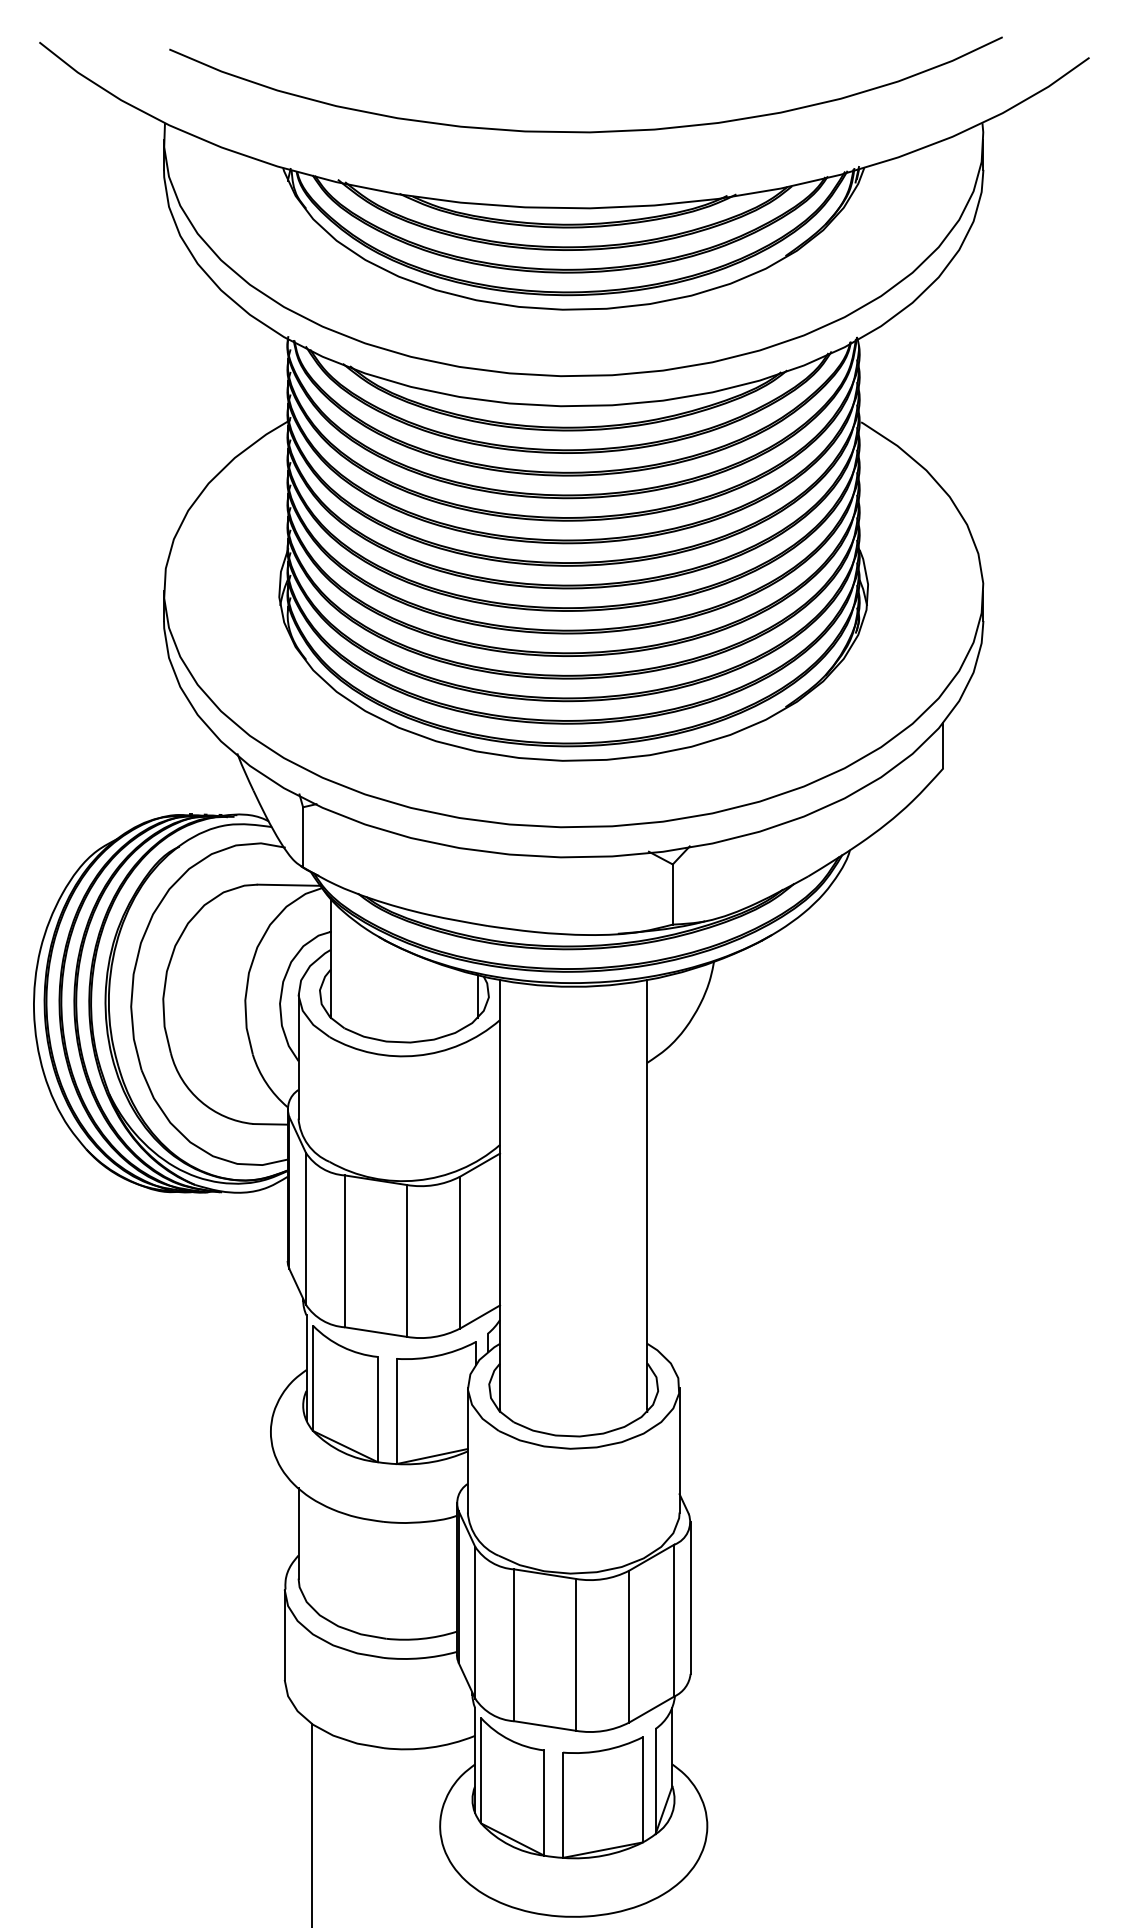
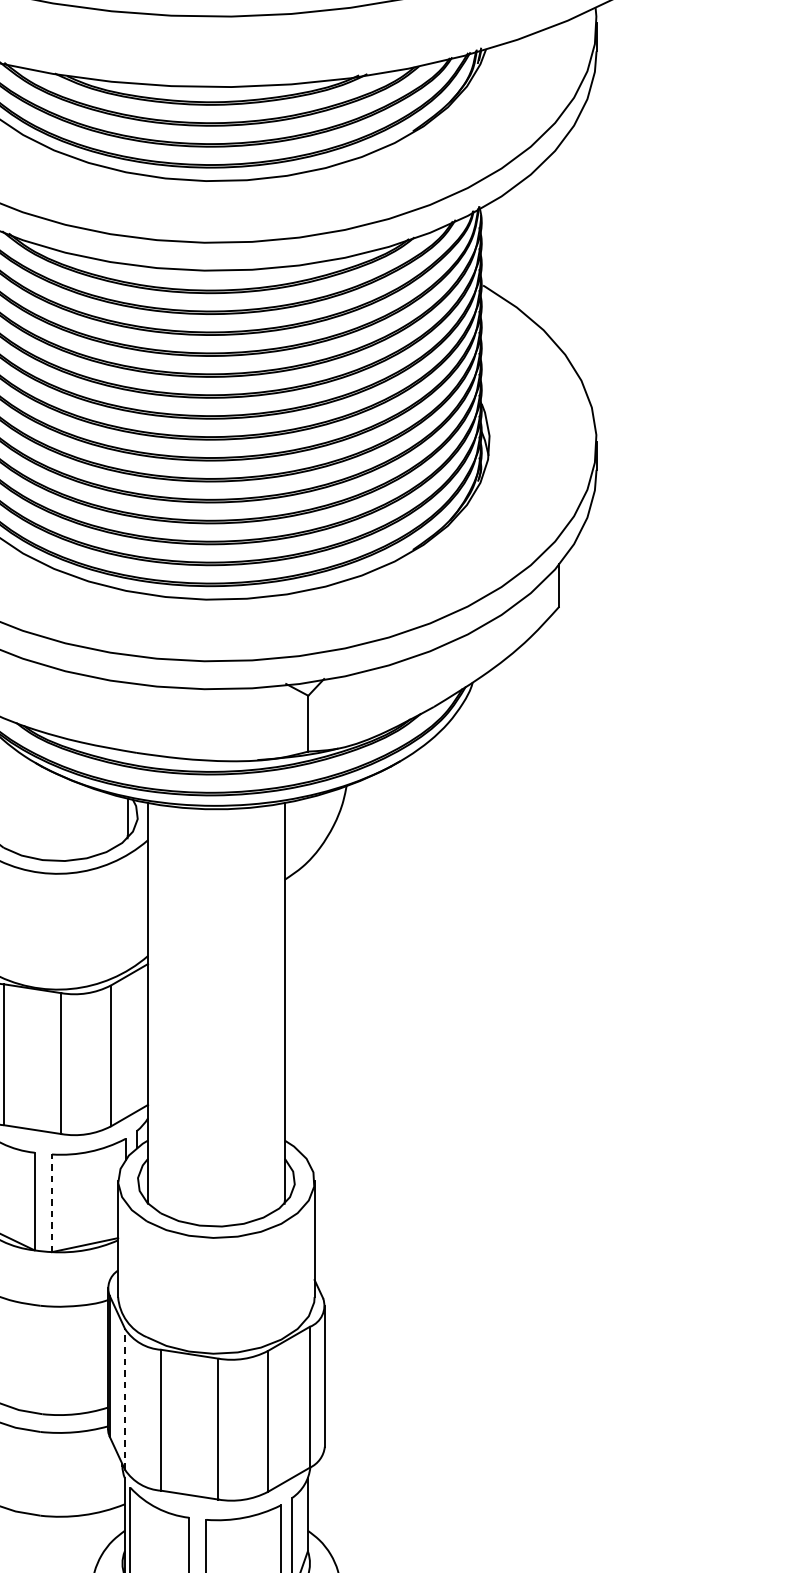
line: (396, 1411) -> (51, 1203), solid -> dashed
line: (475, 1622) -> (125, 1399), solid -> dashed

